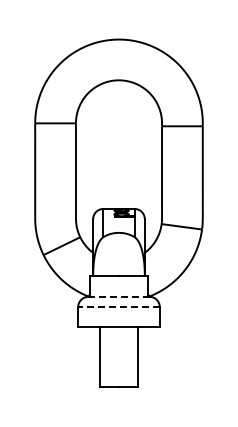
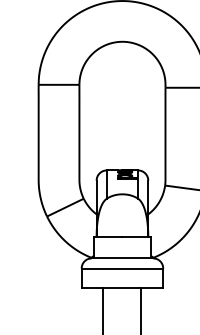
line: (119, 296) -> (122, 257), dashed -> solid
line: (119, 307) -> (122, 268), dashed -> solid

